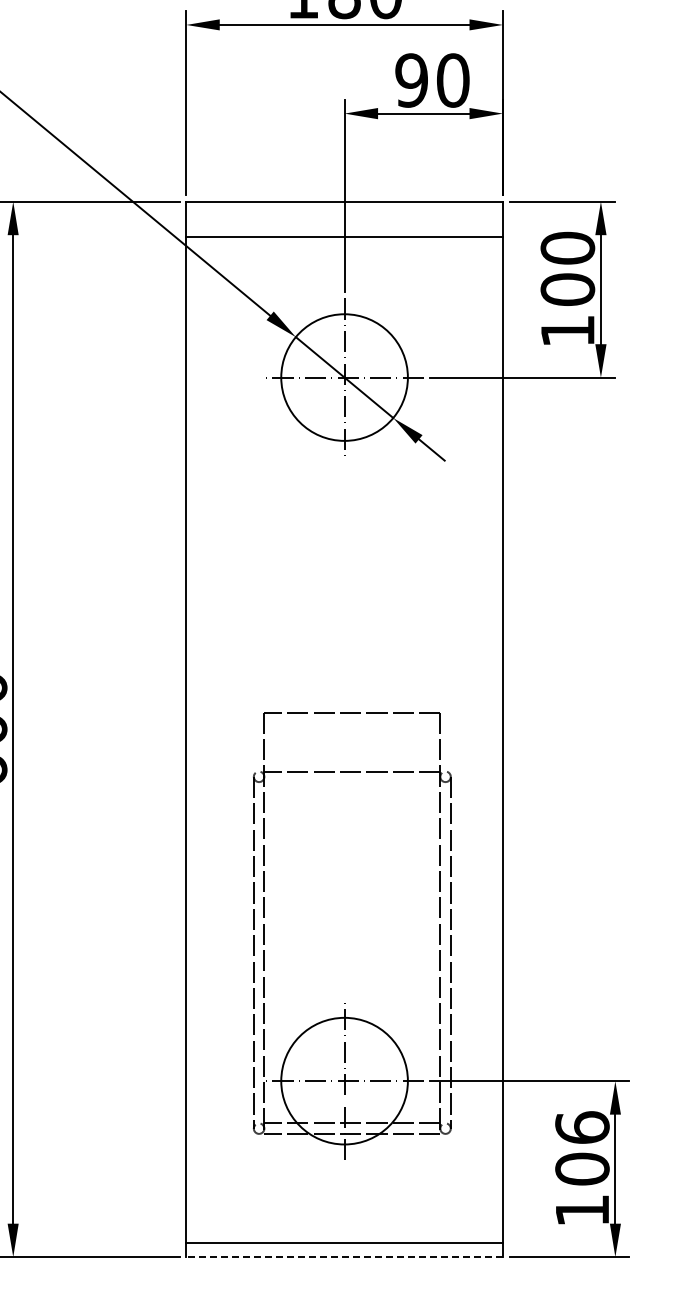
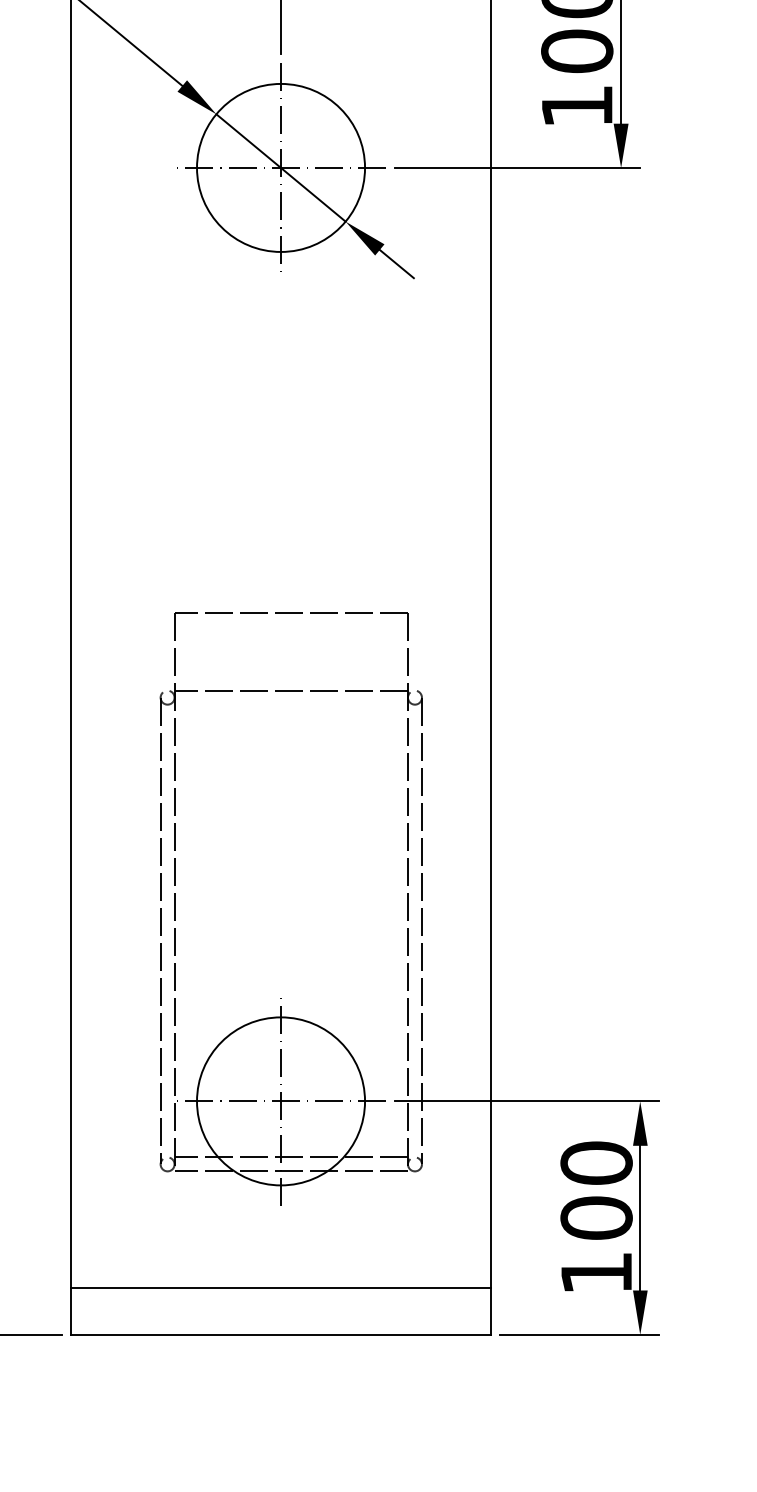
text: (582, 1127) -> (596, 1162), 106 -> 100
line: (344, 1242) -> (280, 1287), moved
line: (344, 1257) -> (280, 1335), dashed -> solid

